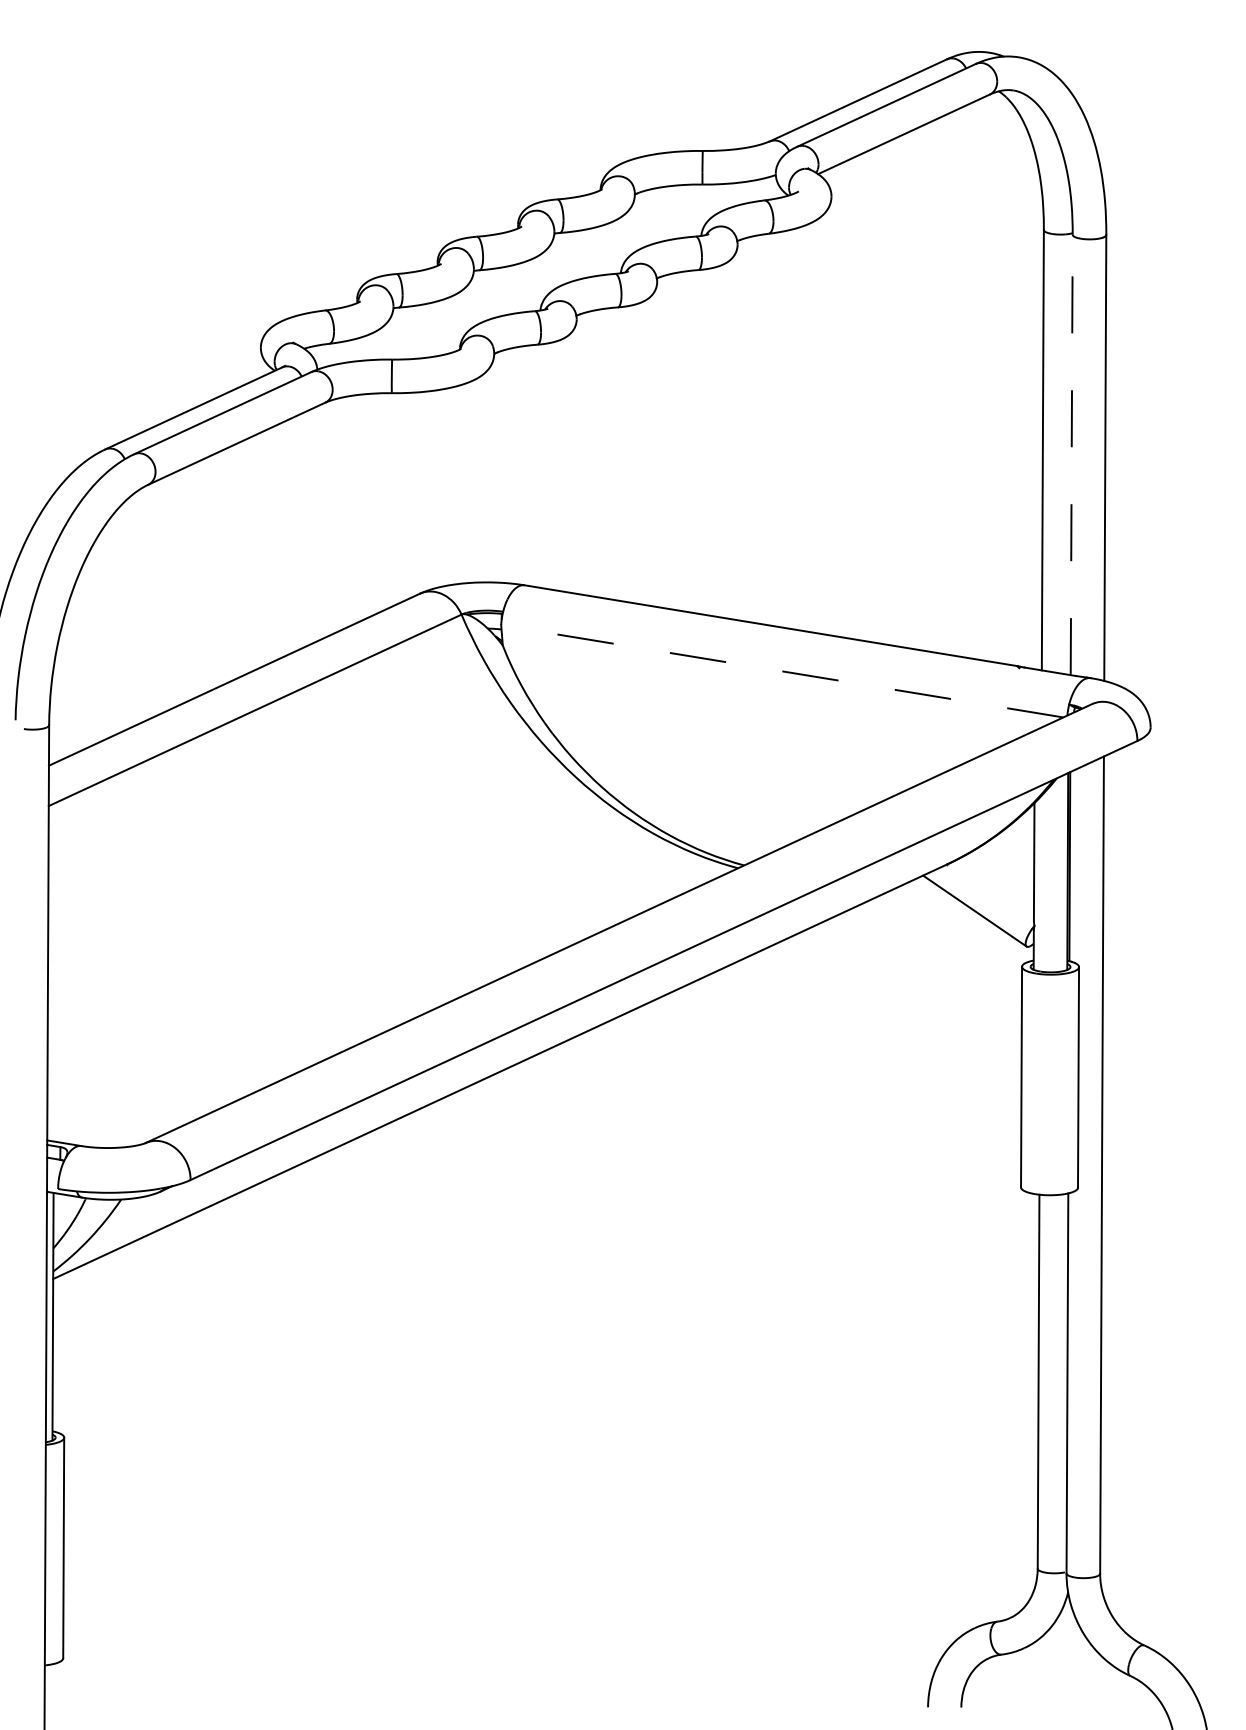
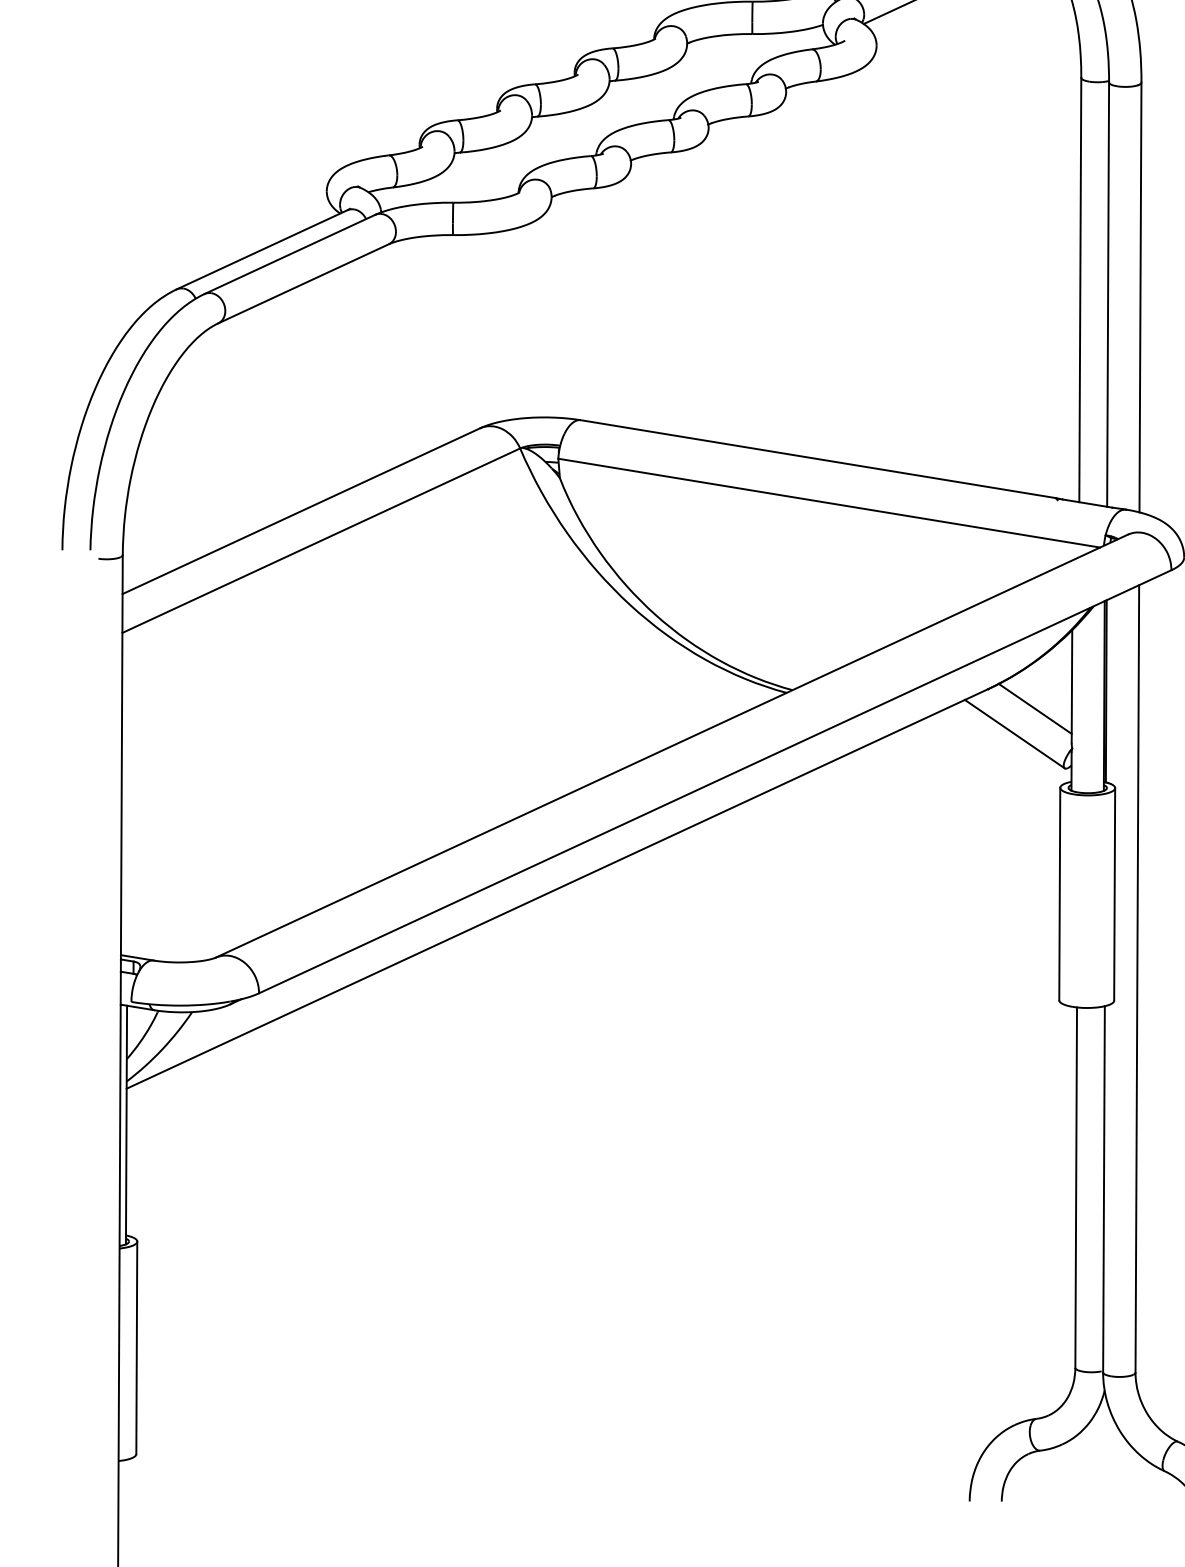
line: (1071, 454) -> (1107, 294), dashed -> solid
line: (782, 671) -> (829, 503), dashed -> solid
line: (995, 884) -> (1034, 708), added

